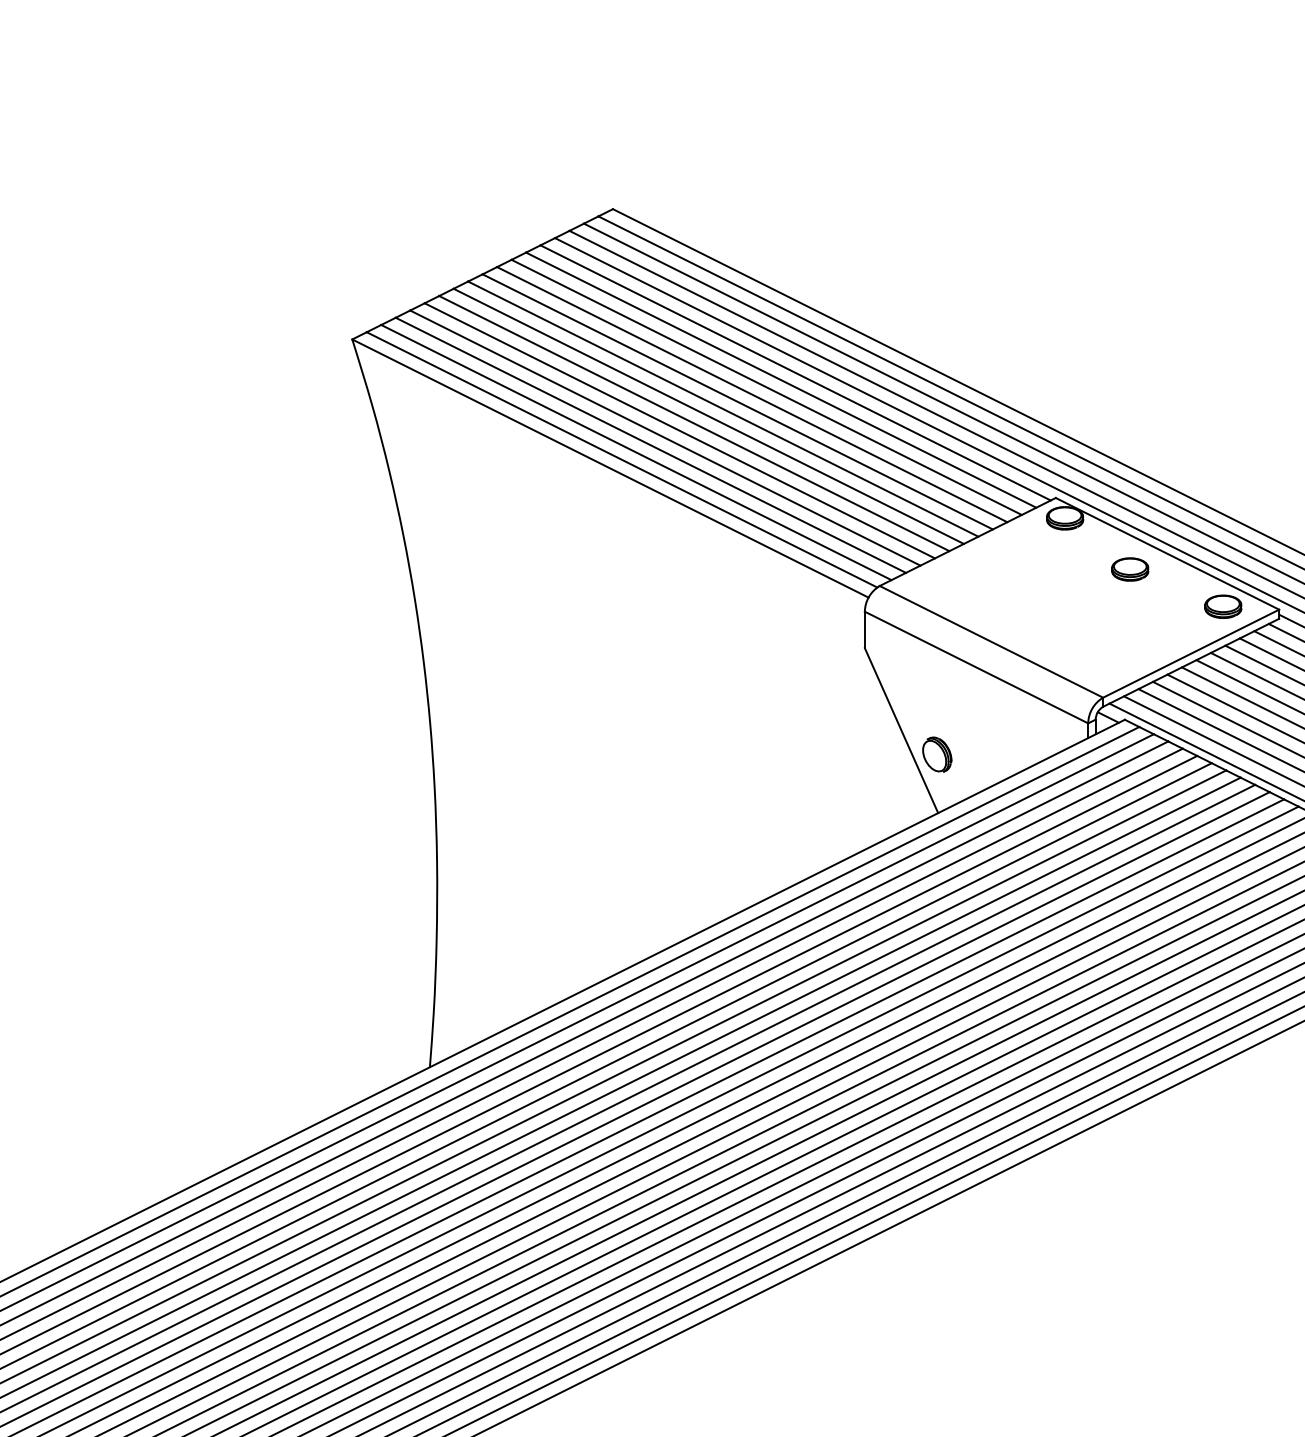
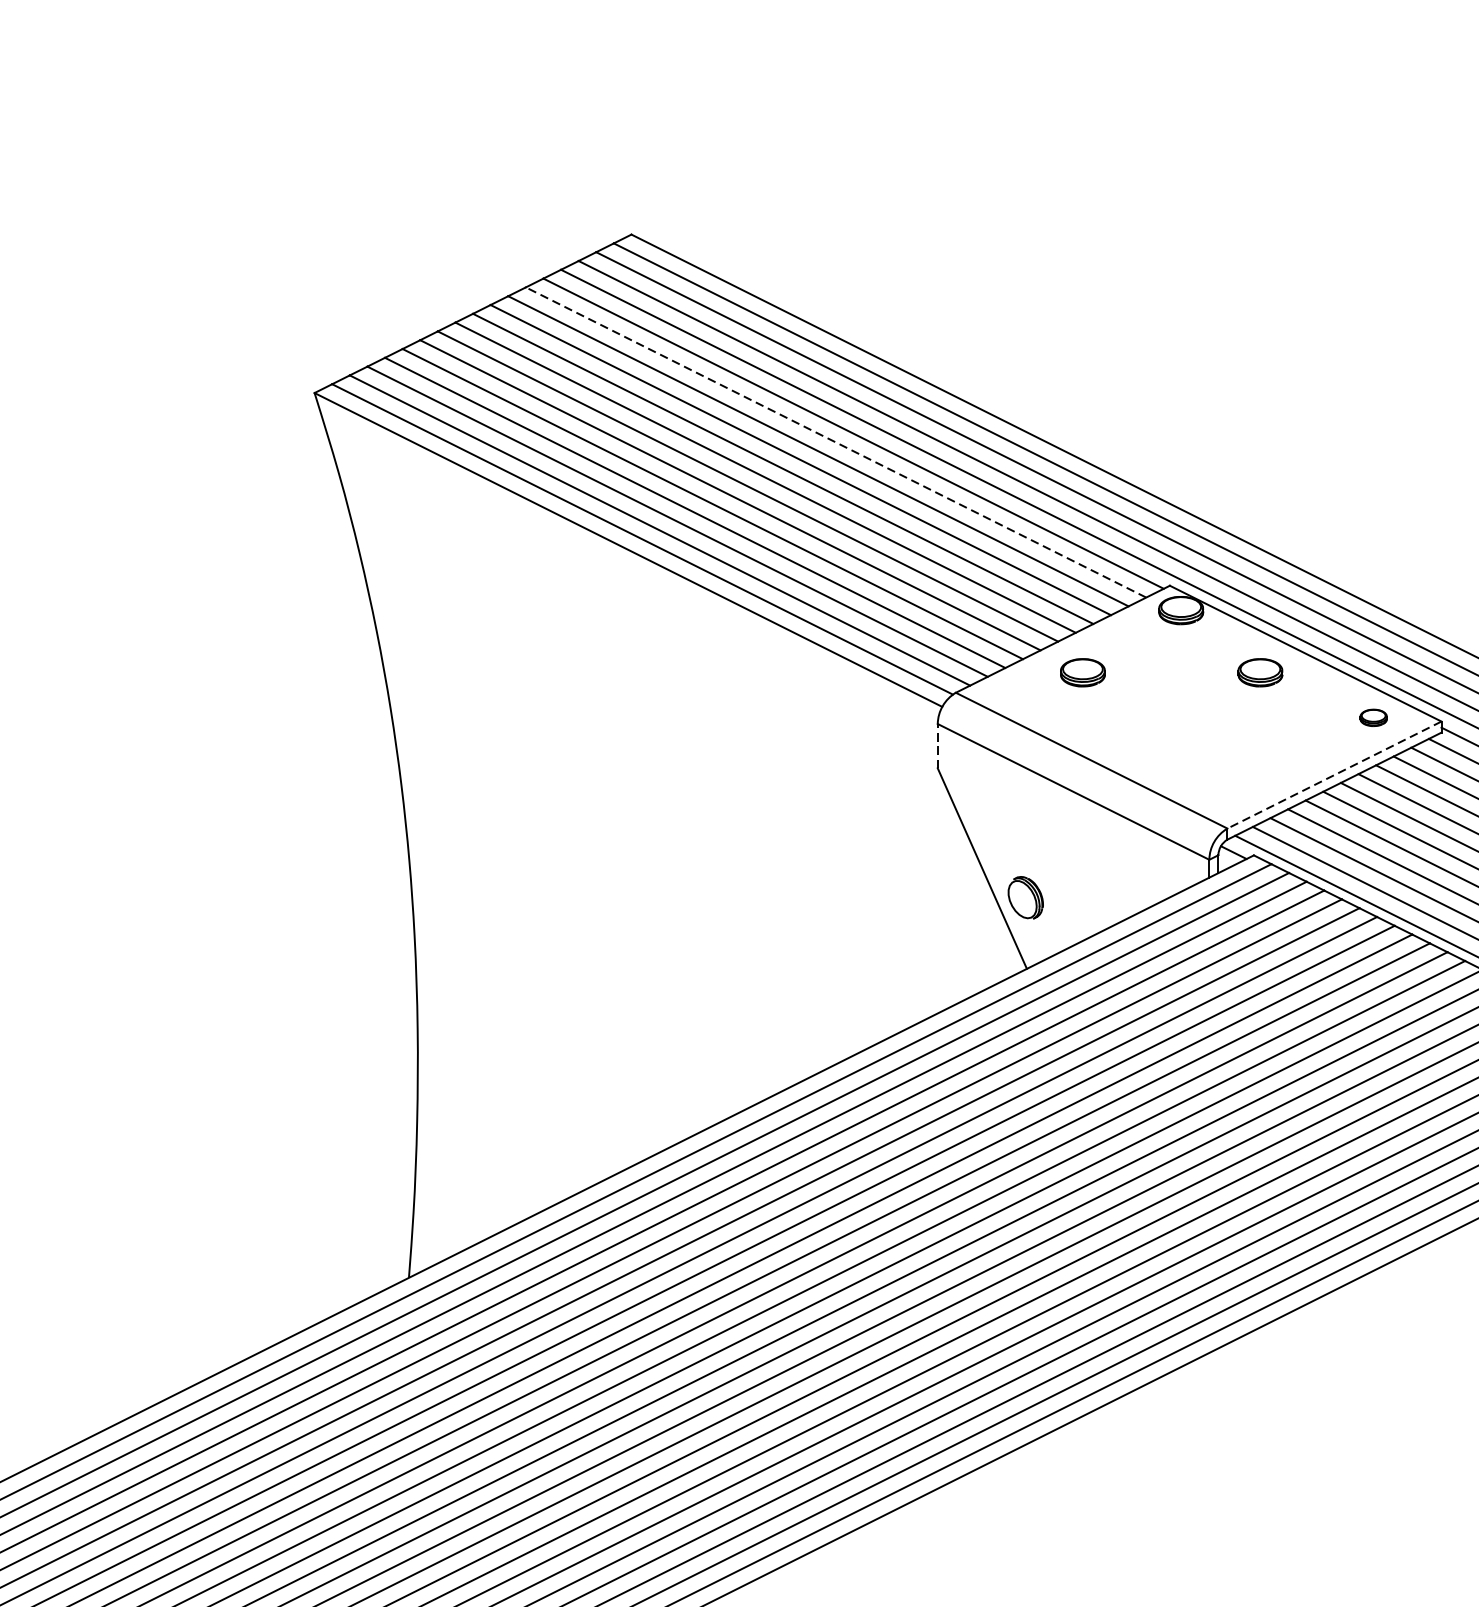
line: (780, 379) -> (835, 441), solid -> dashed
part: (984, 569) -> (1083, 672), added
part: (1223, 606) -> (1373, 717), size x0.6
line: (864, 629) -> (937, 745), solid -> dashed
line: (1190, 653) -> (1333, 774), solid -> dashed

